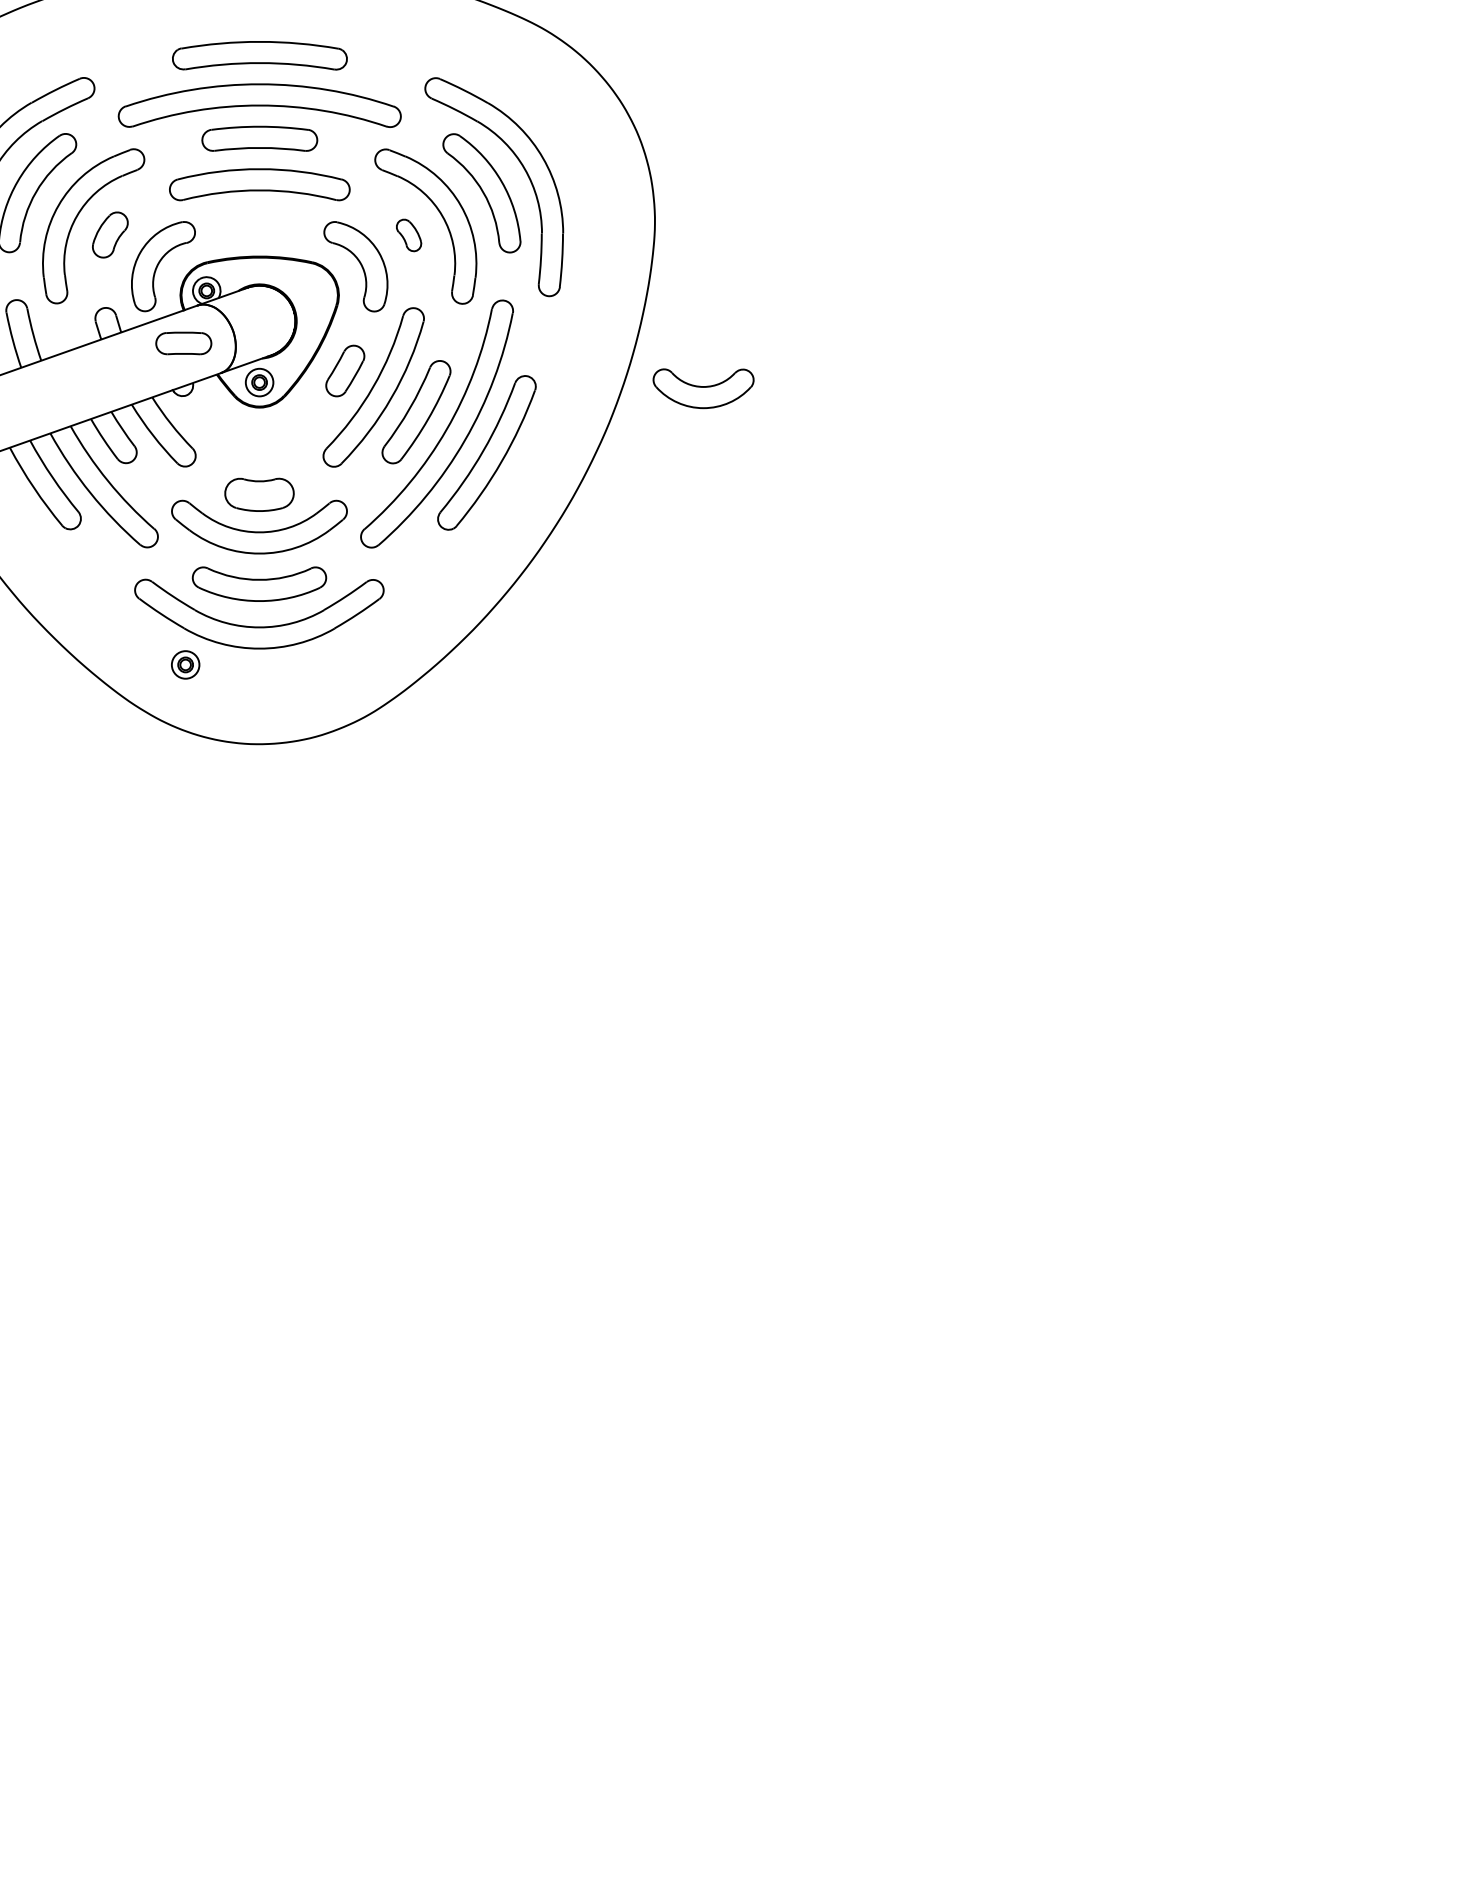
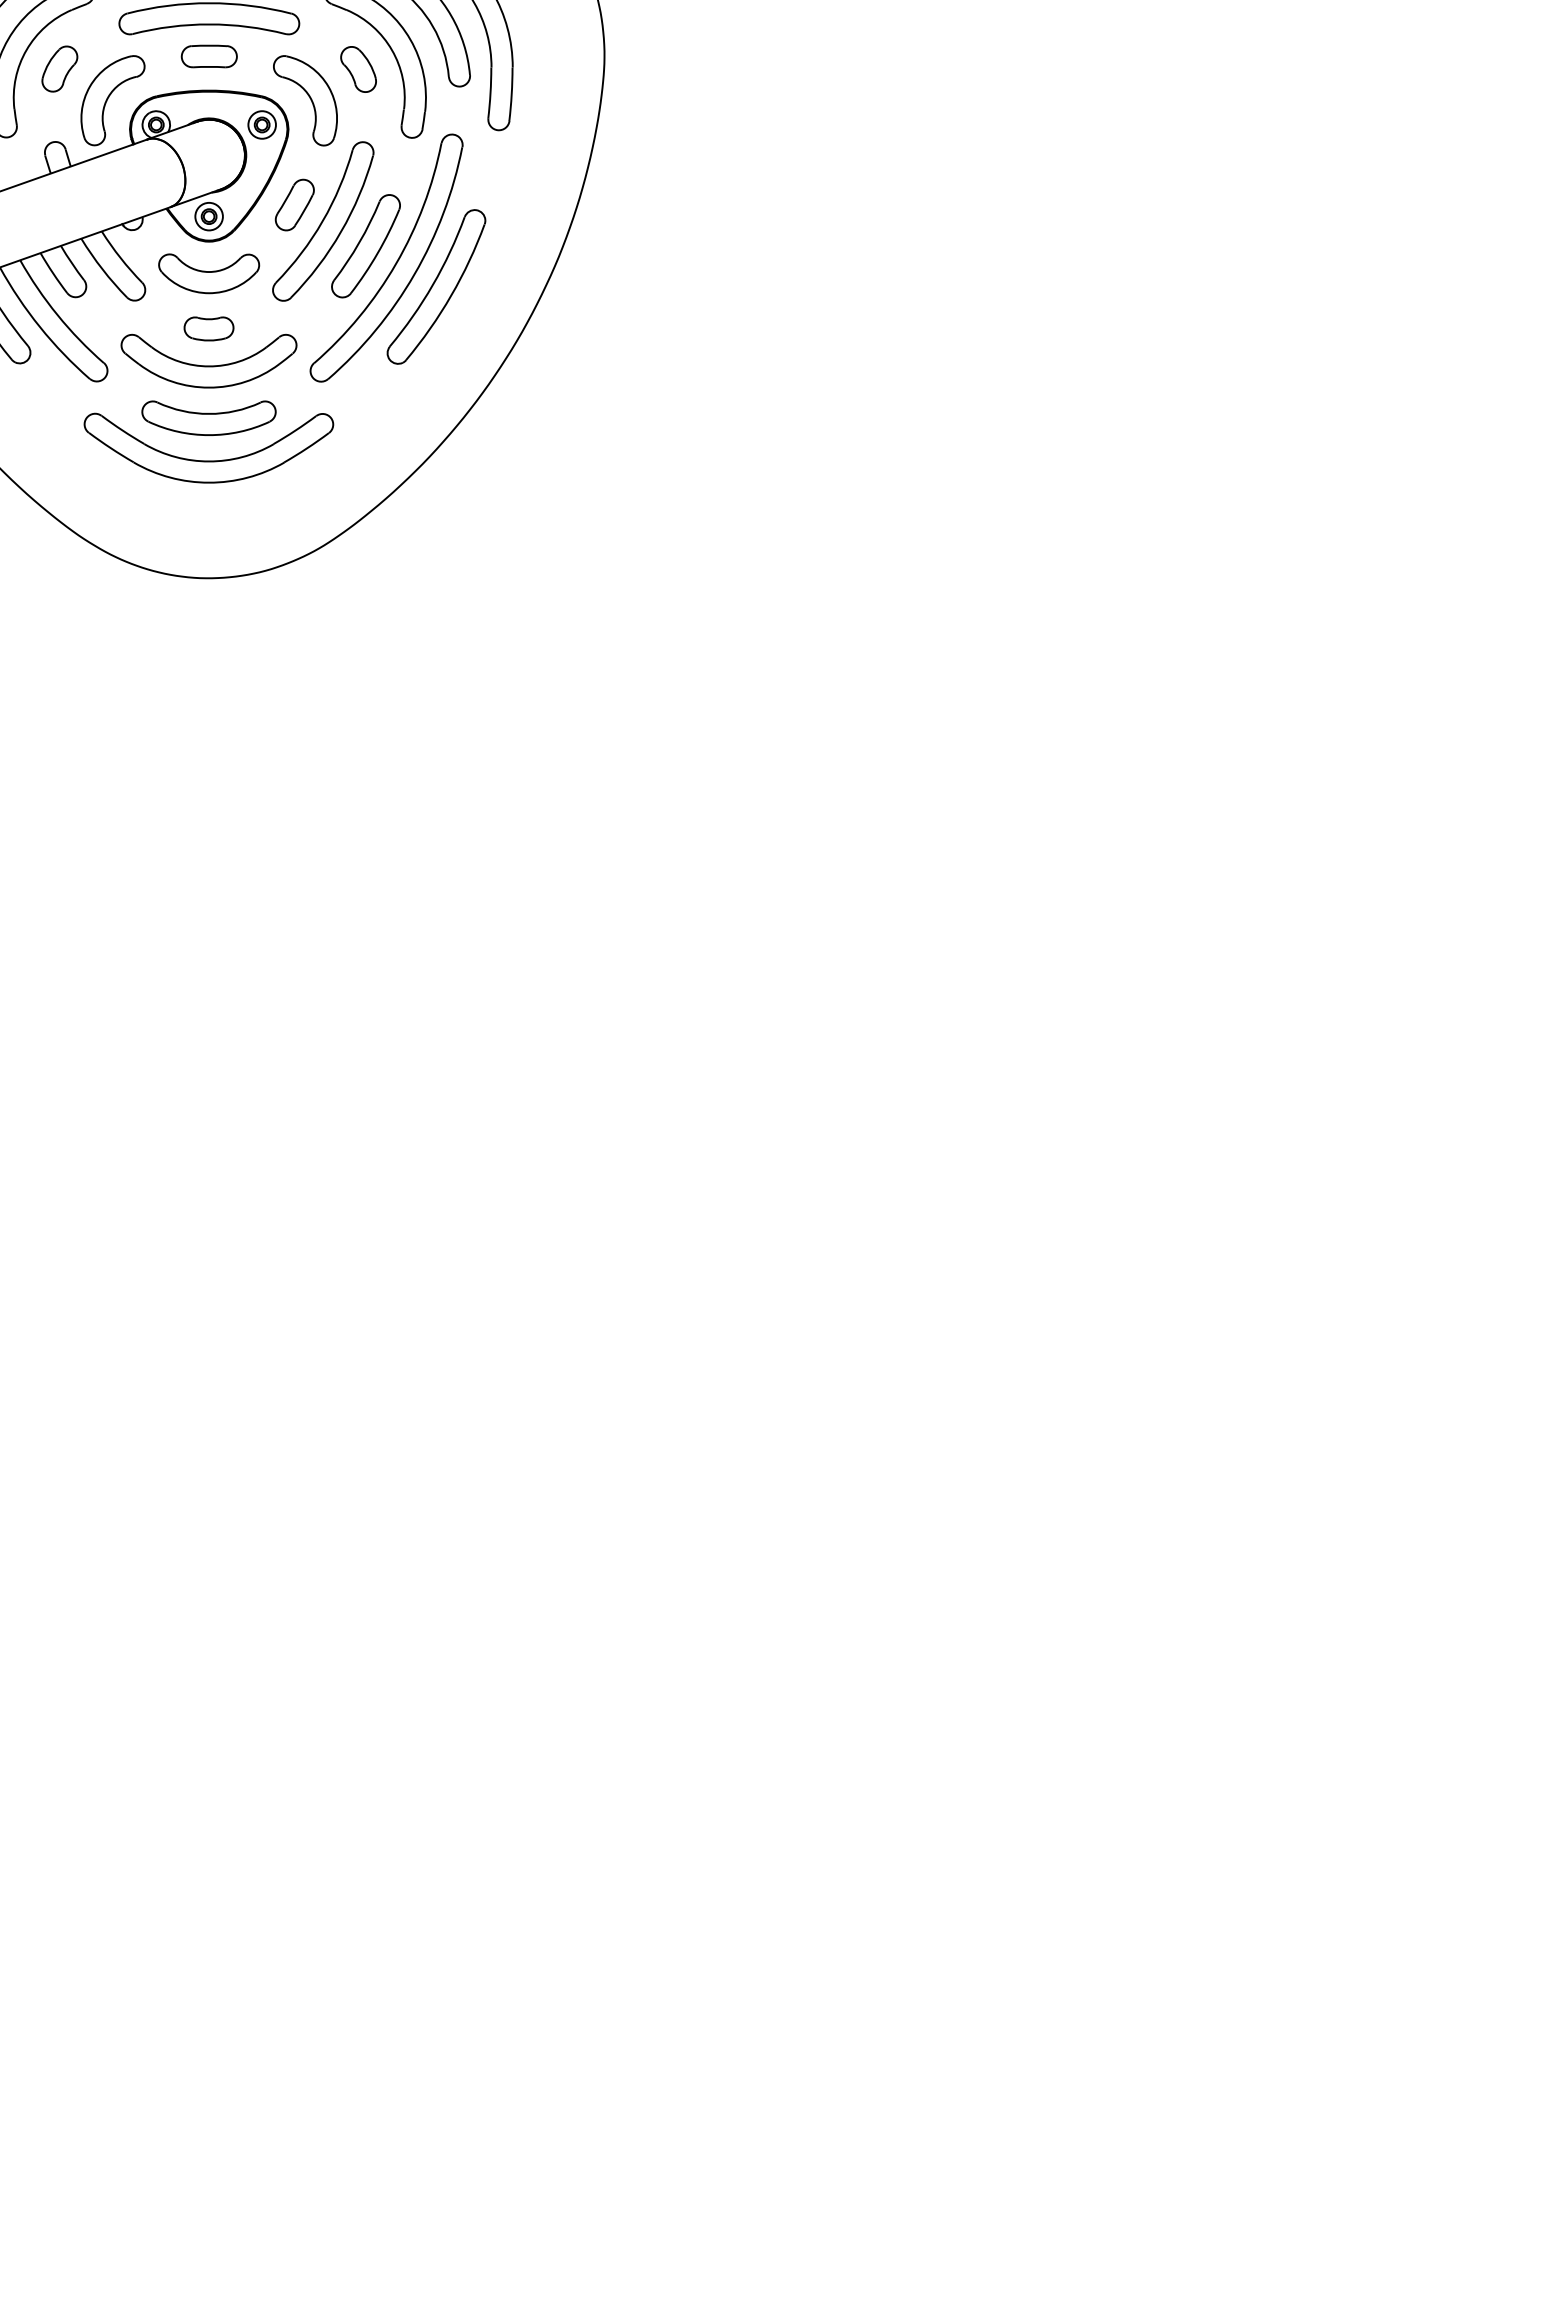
part: (408, 235) -> (358, 69), size x1.43
part: (182, 343) -> (208, 56), moved
part: (703, 388) -> (209, 273), moved
part: (258, 494) -> (208, 328), size x0.71
part: (184, 664) -> (261, 124), moved

